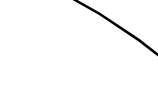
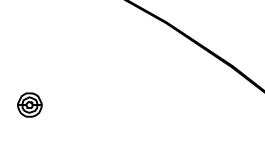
part: (17, 62) -> (29, 104), added

